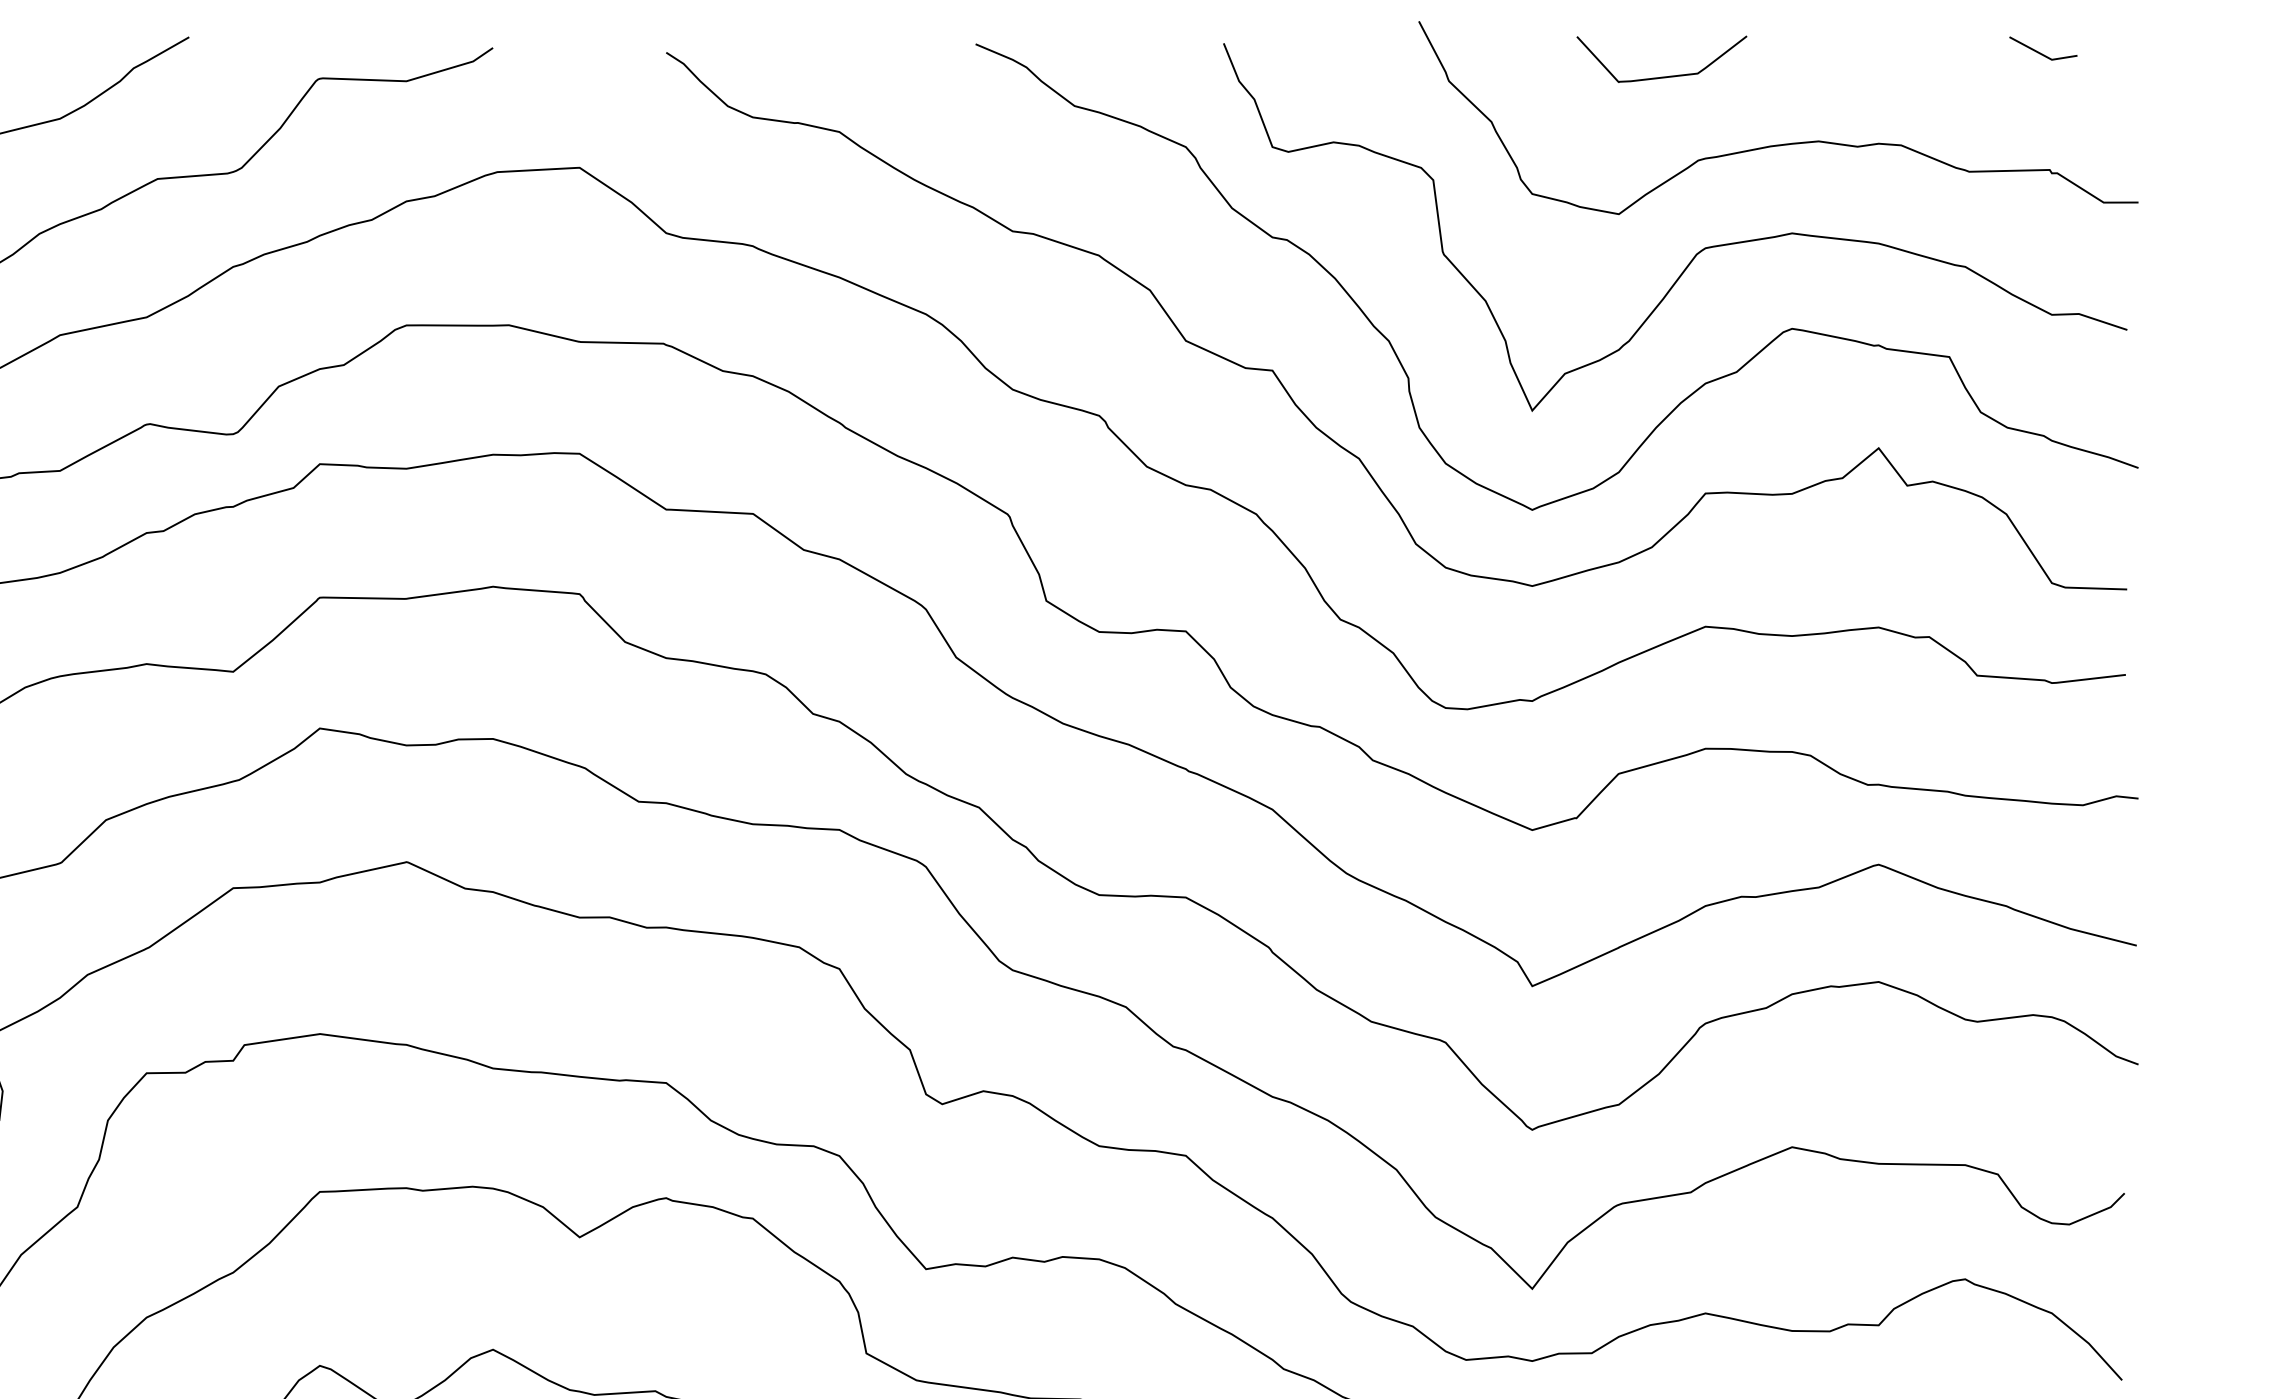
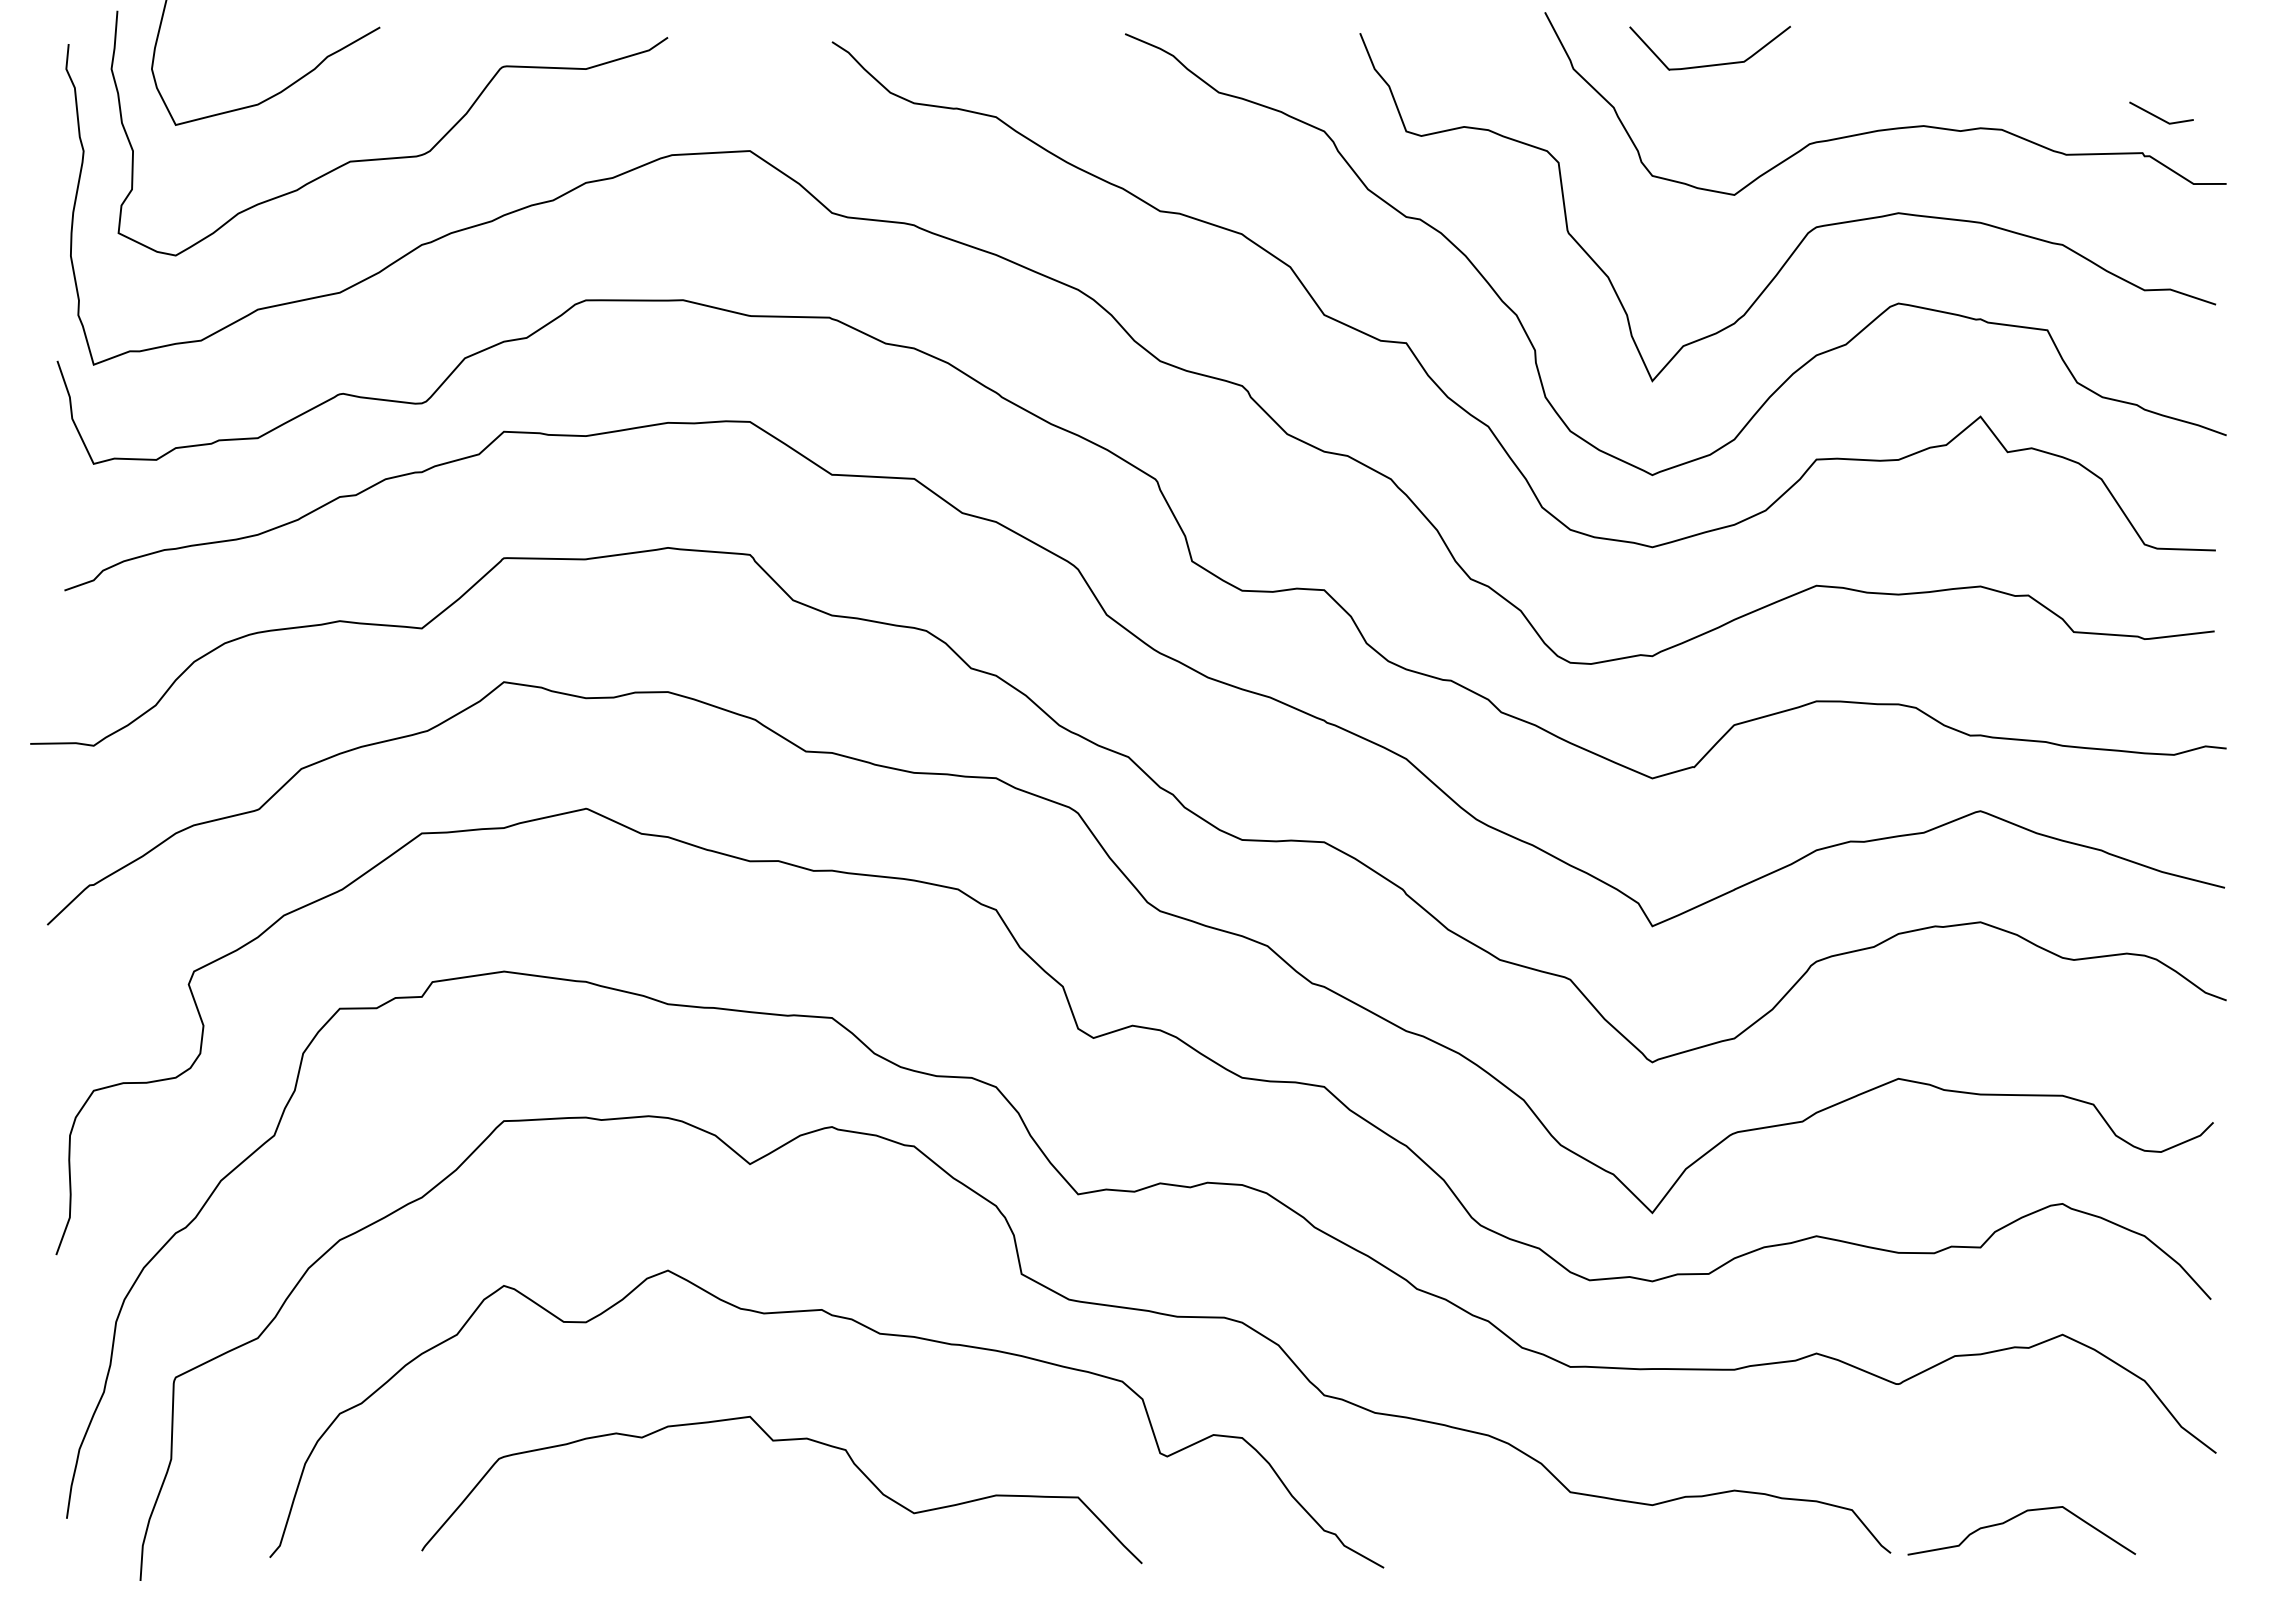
line: (2040, 52) -> (2158, 116), moved
curve: (1661, 76) -> (1709, 64), moved

